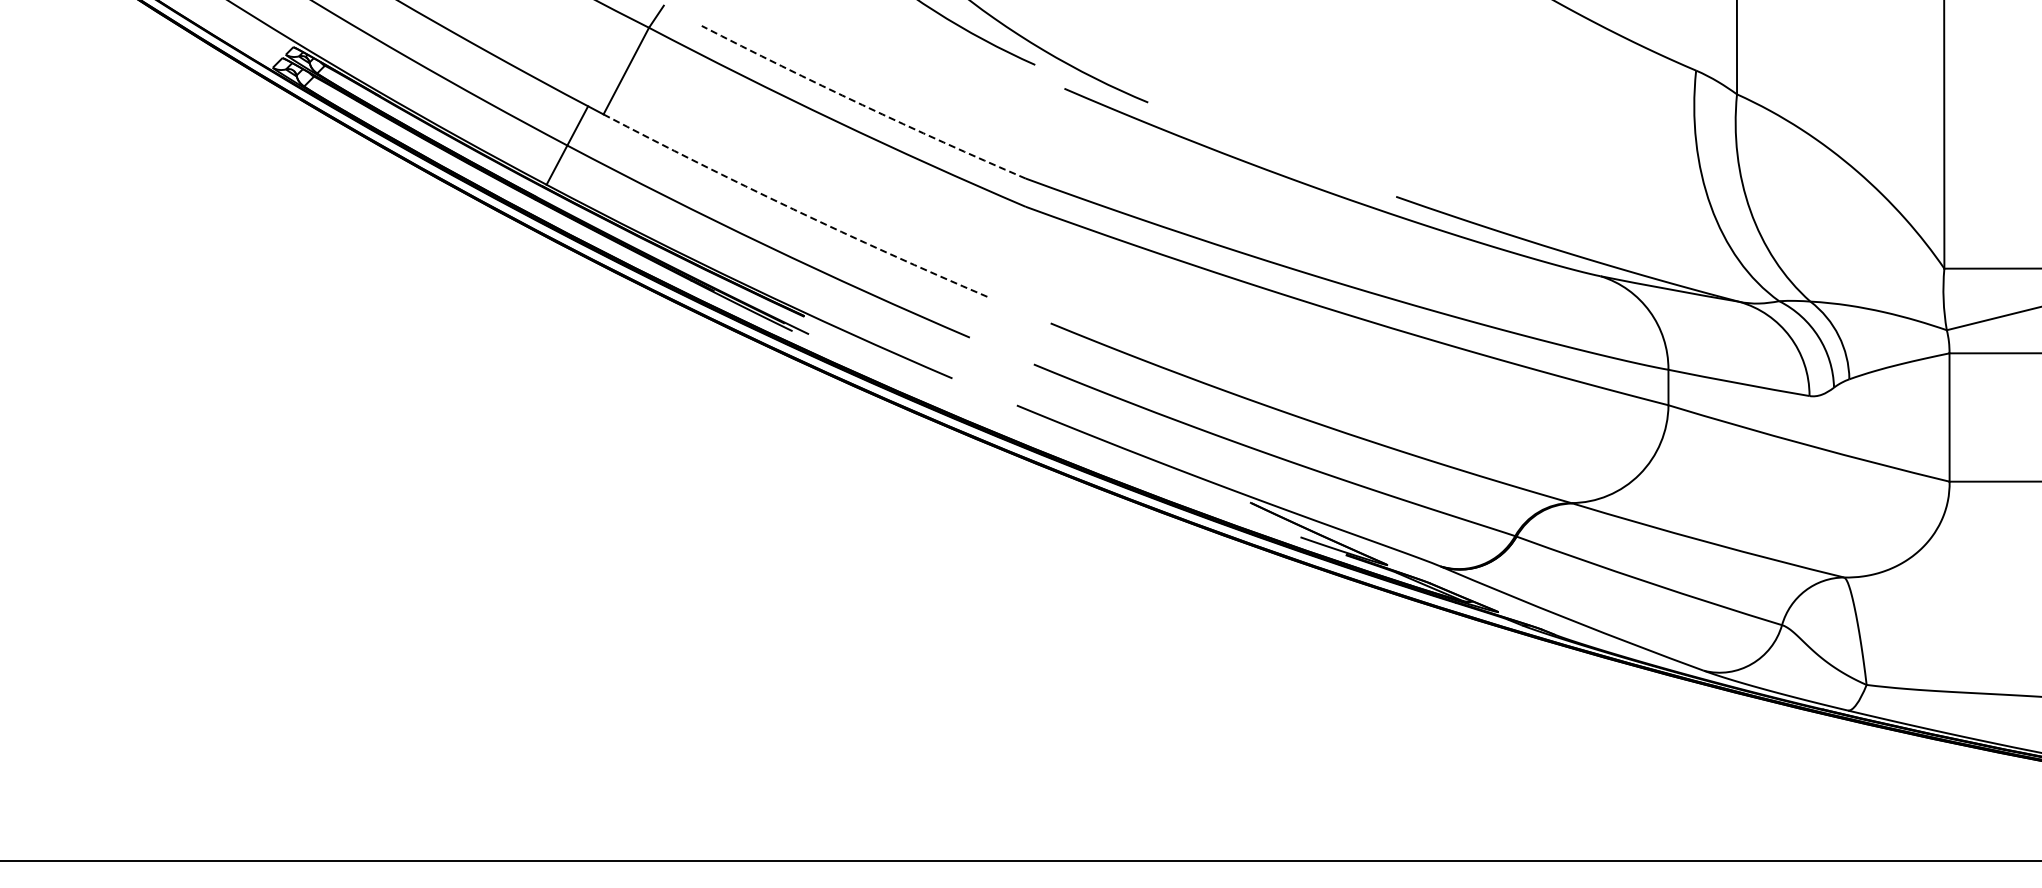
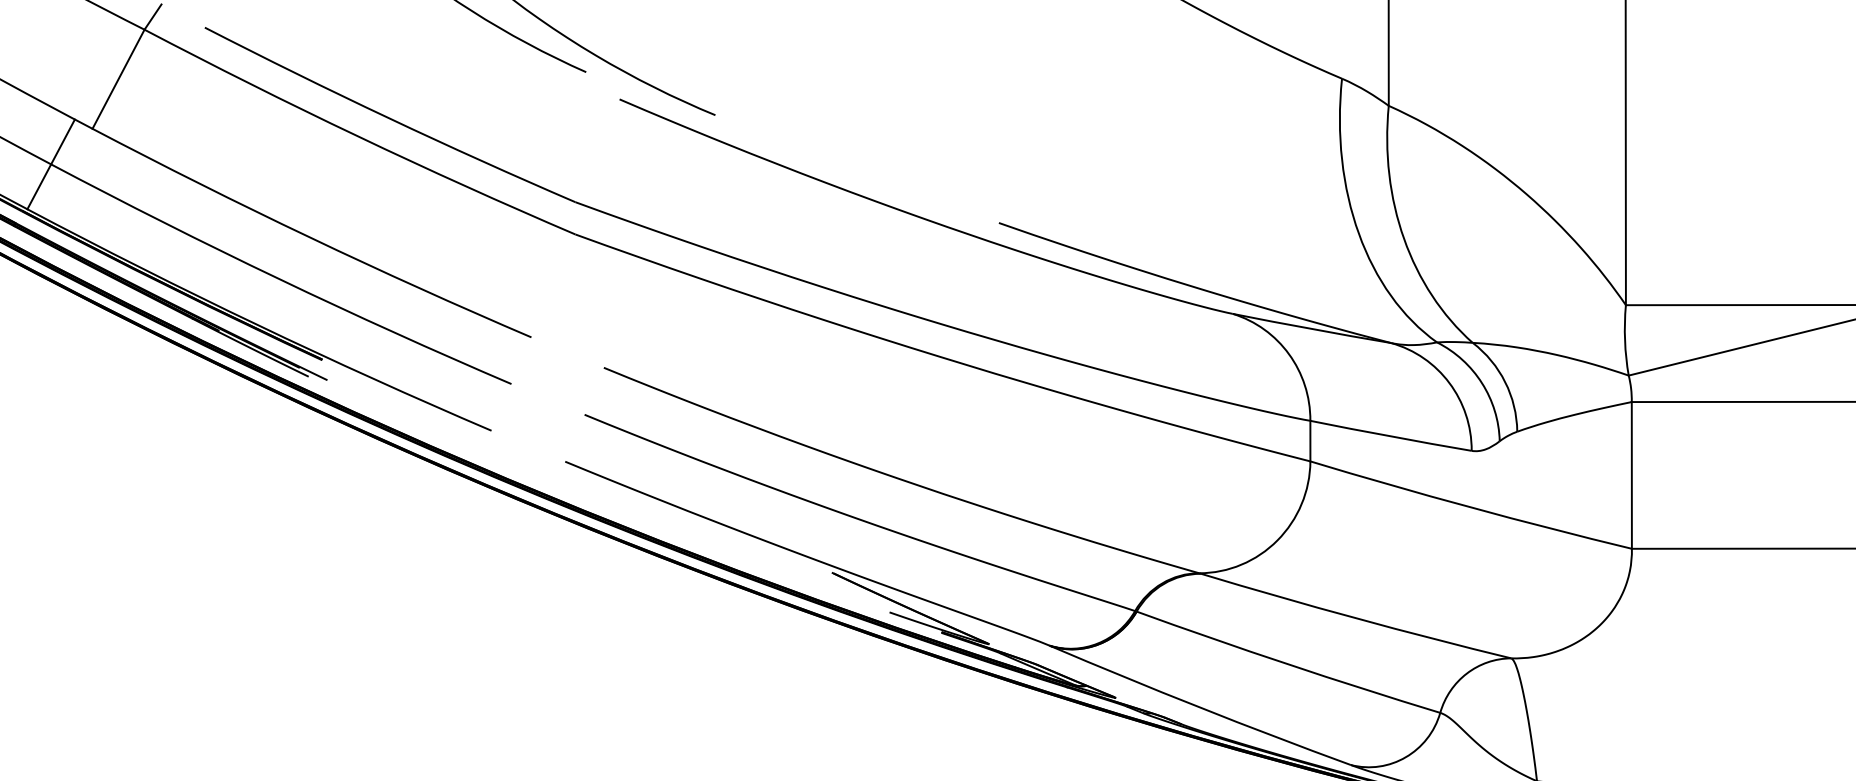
arc: (862, 105) -> (388, 118), dashed -> solid
arc: (793, 209) -> (309, 237), dashed -> solid

